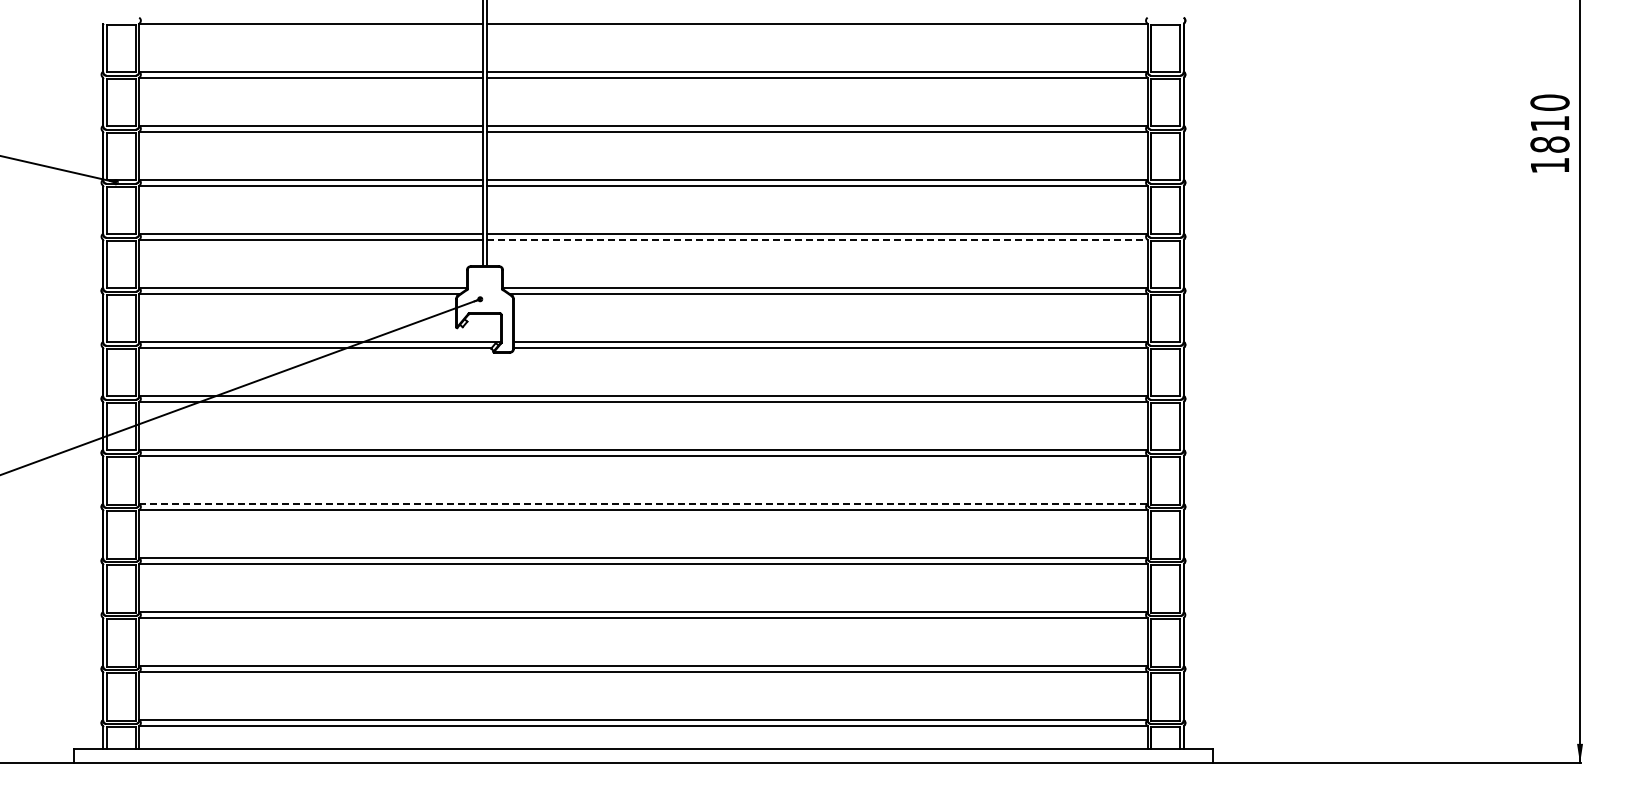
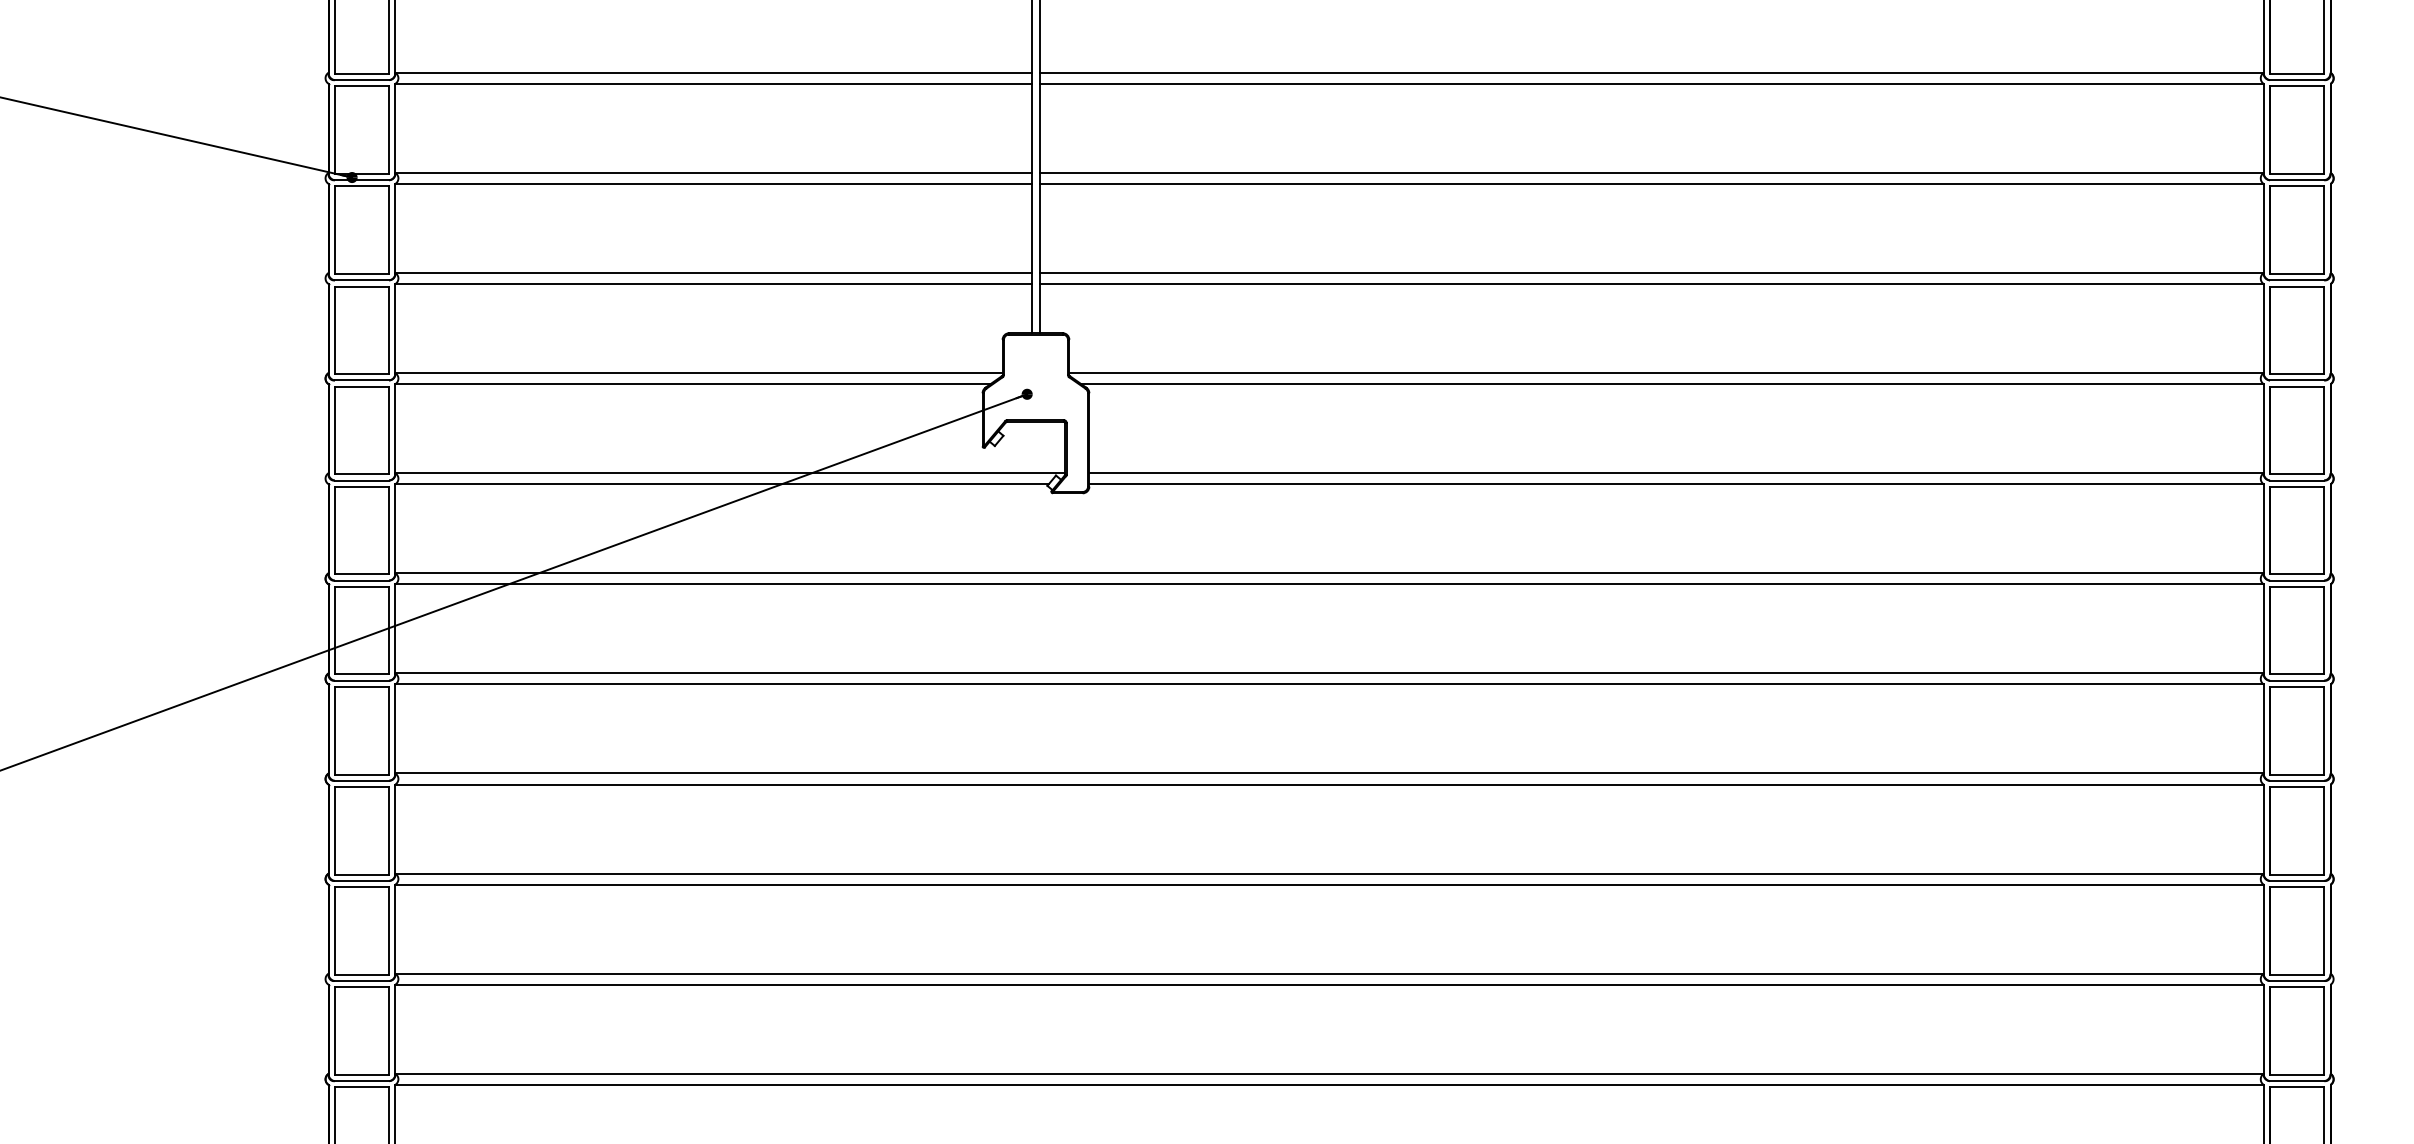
line: (817, 239) -> (1652, 283), dashed -> solid
line: (643, 503) -> (1329, 772), dashed -> solid

